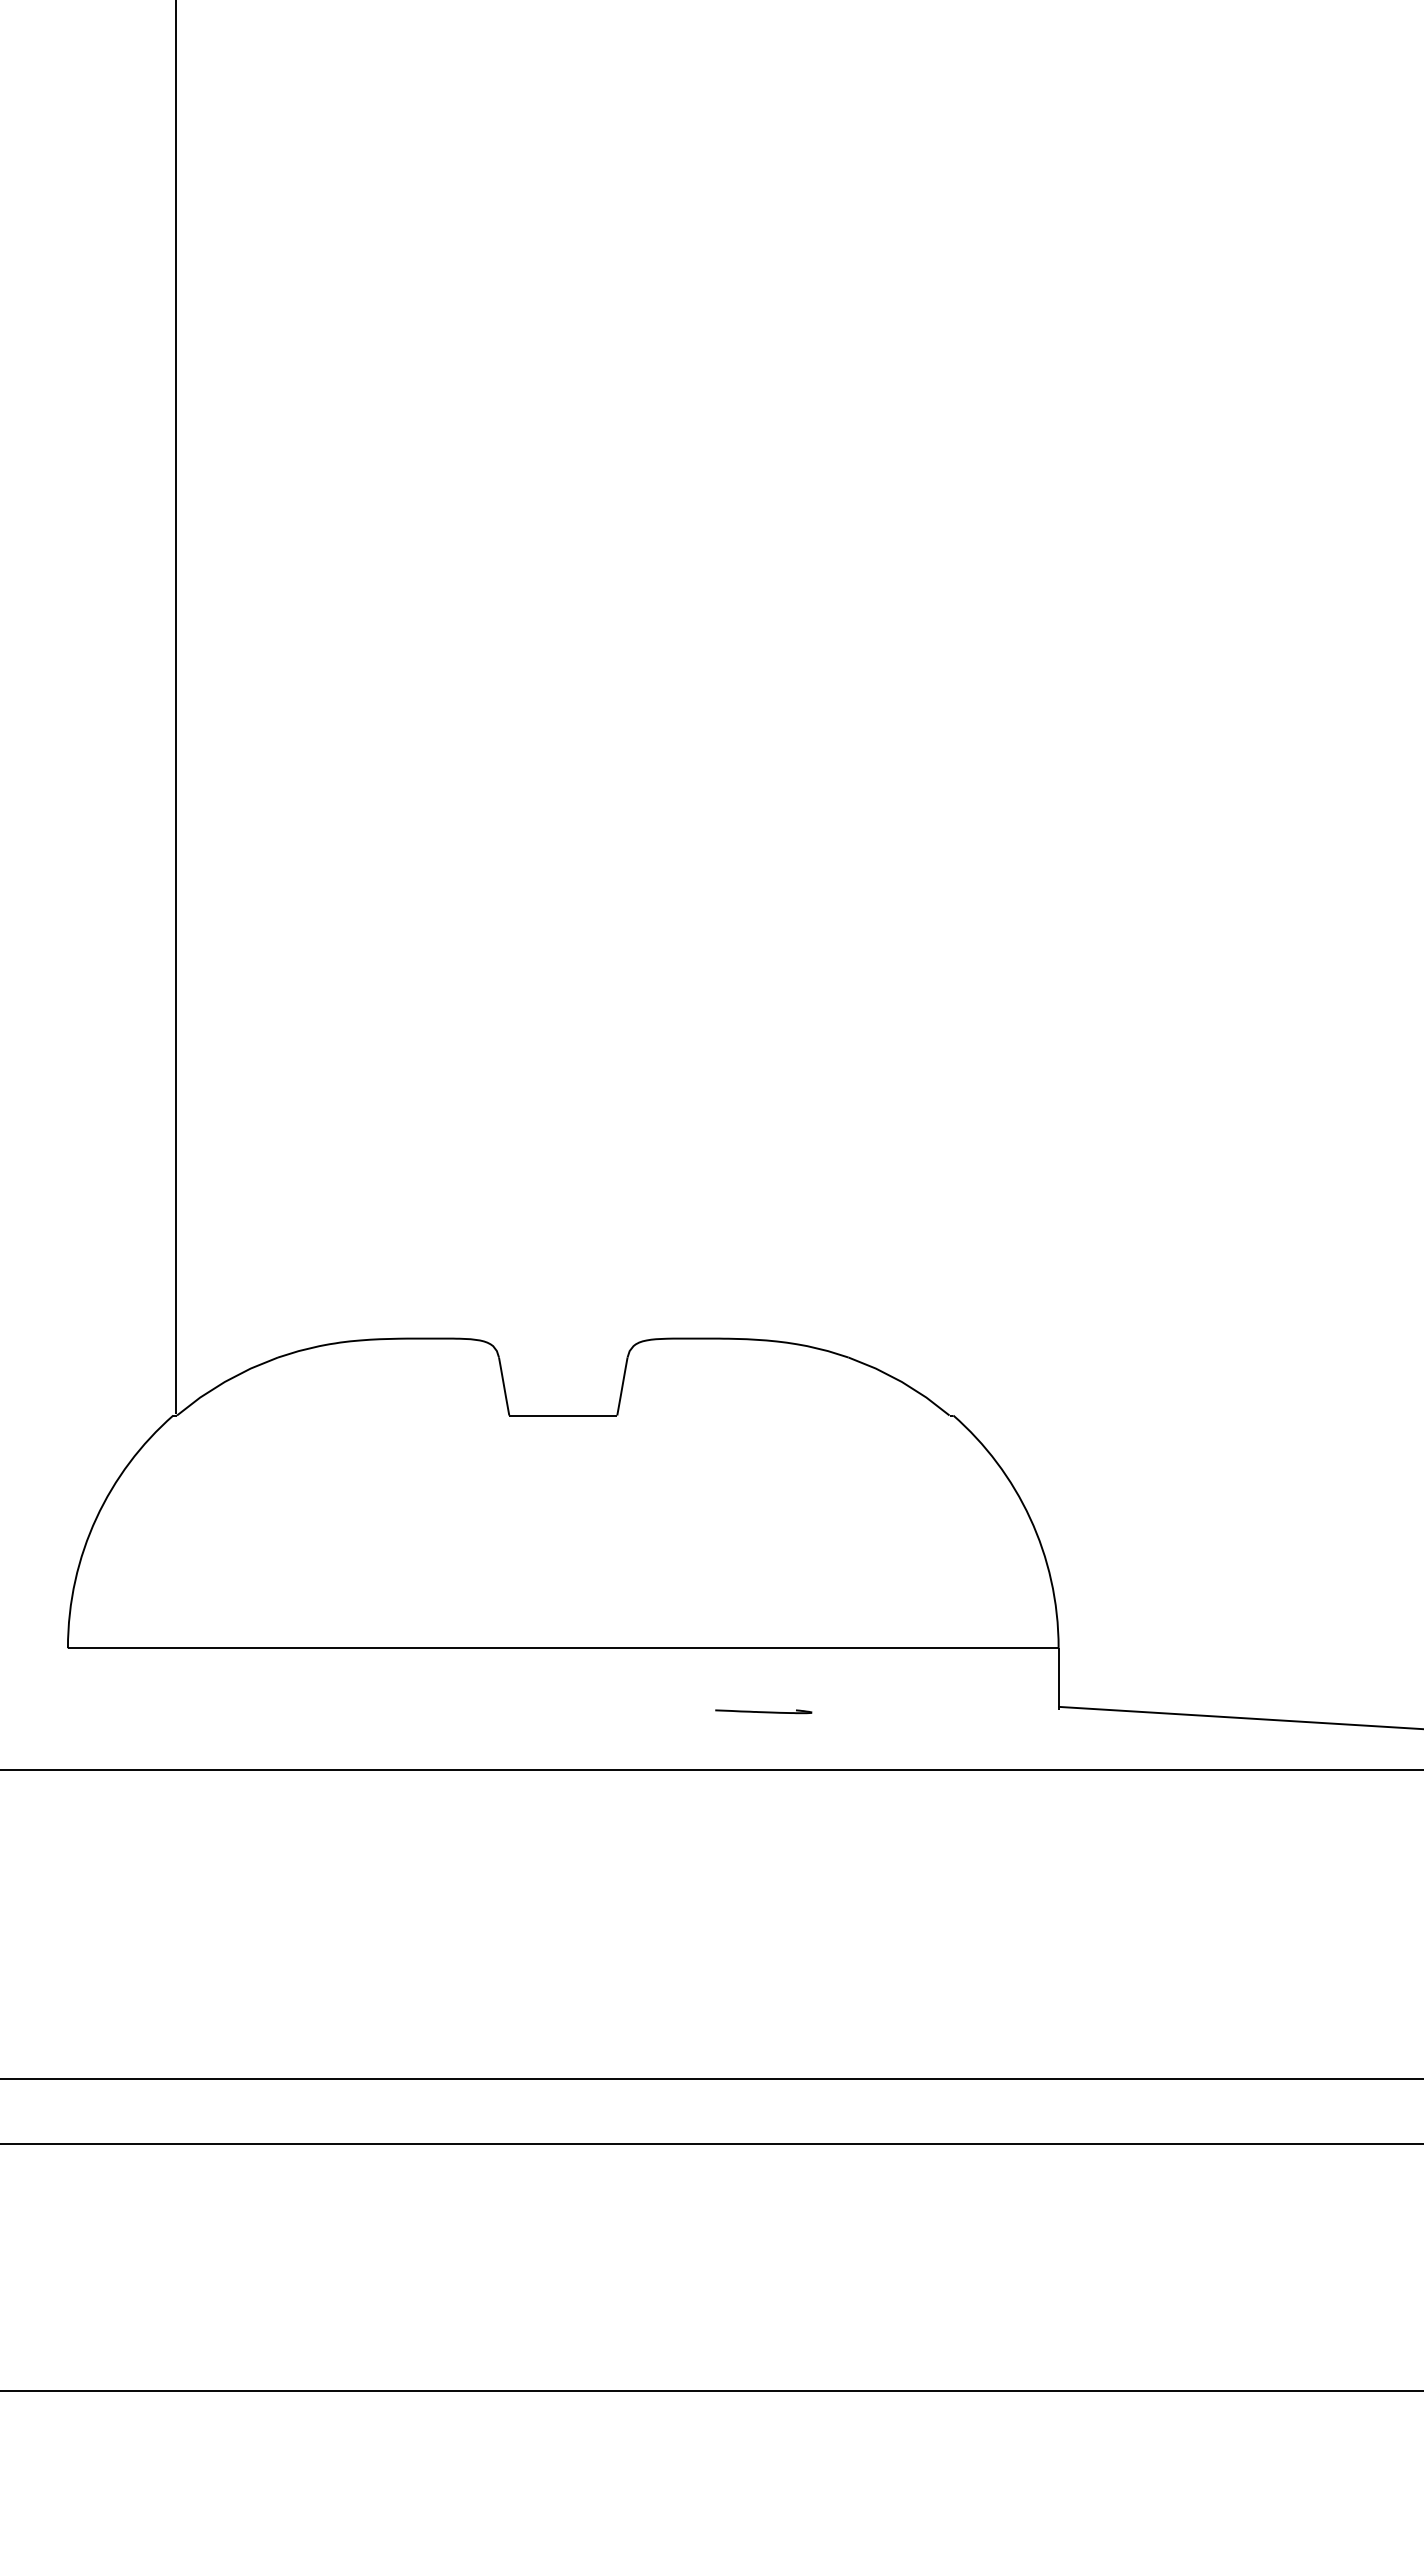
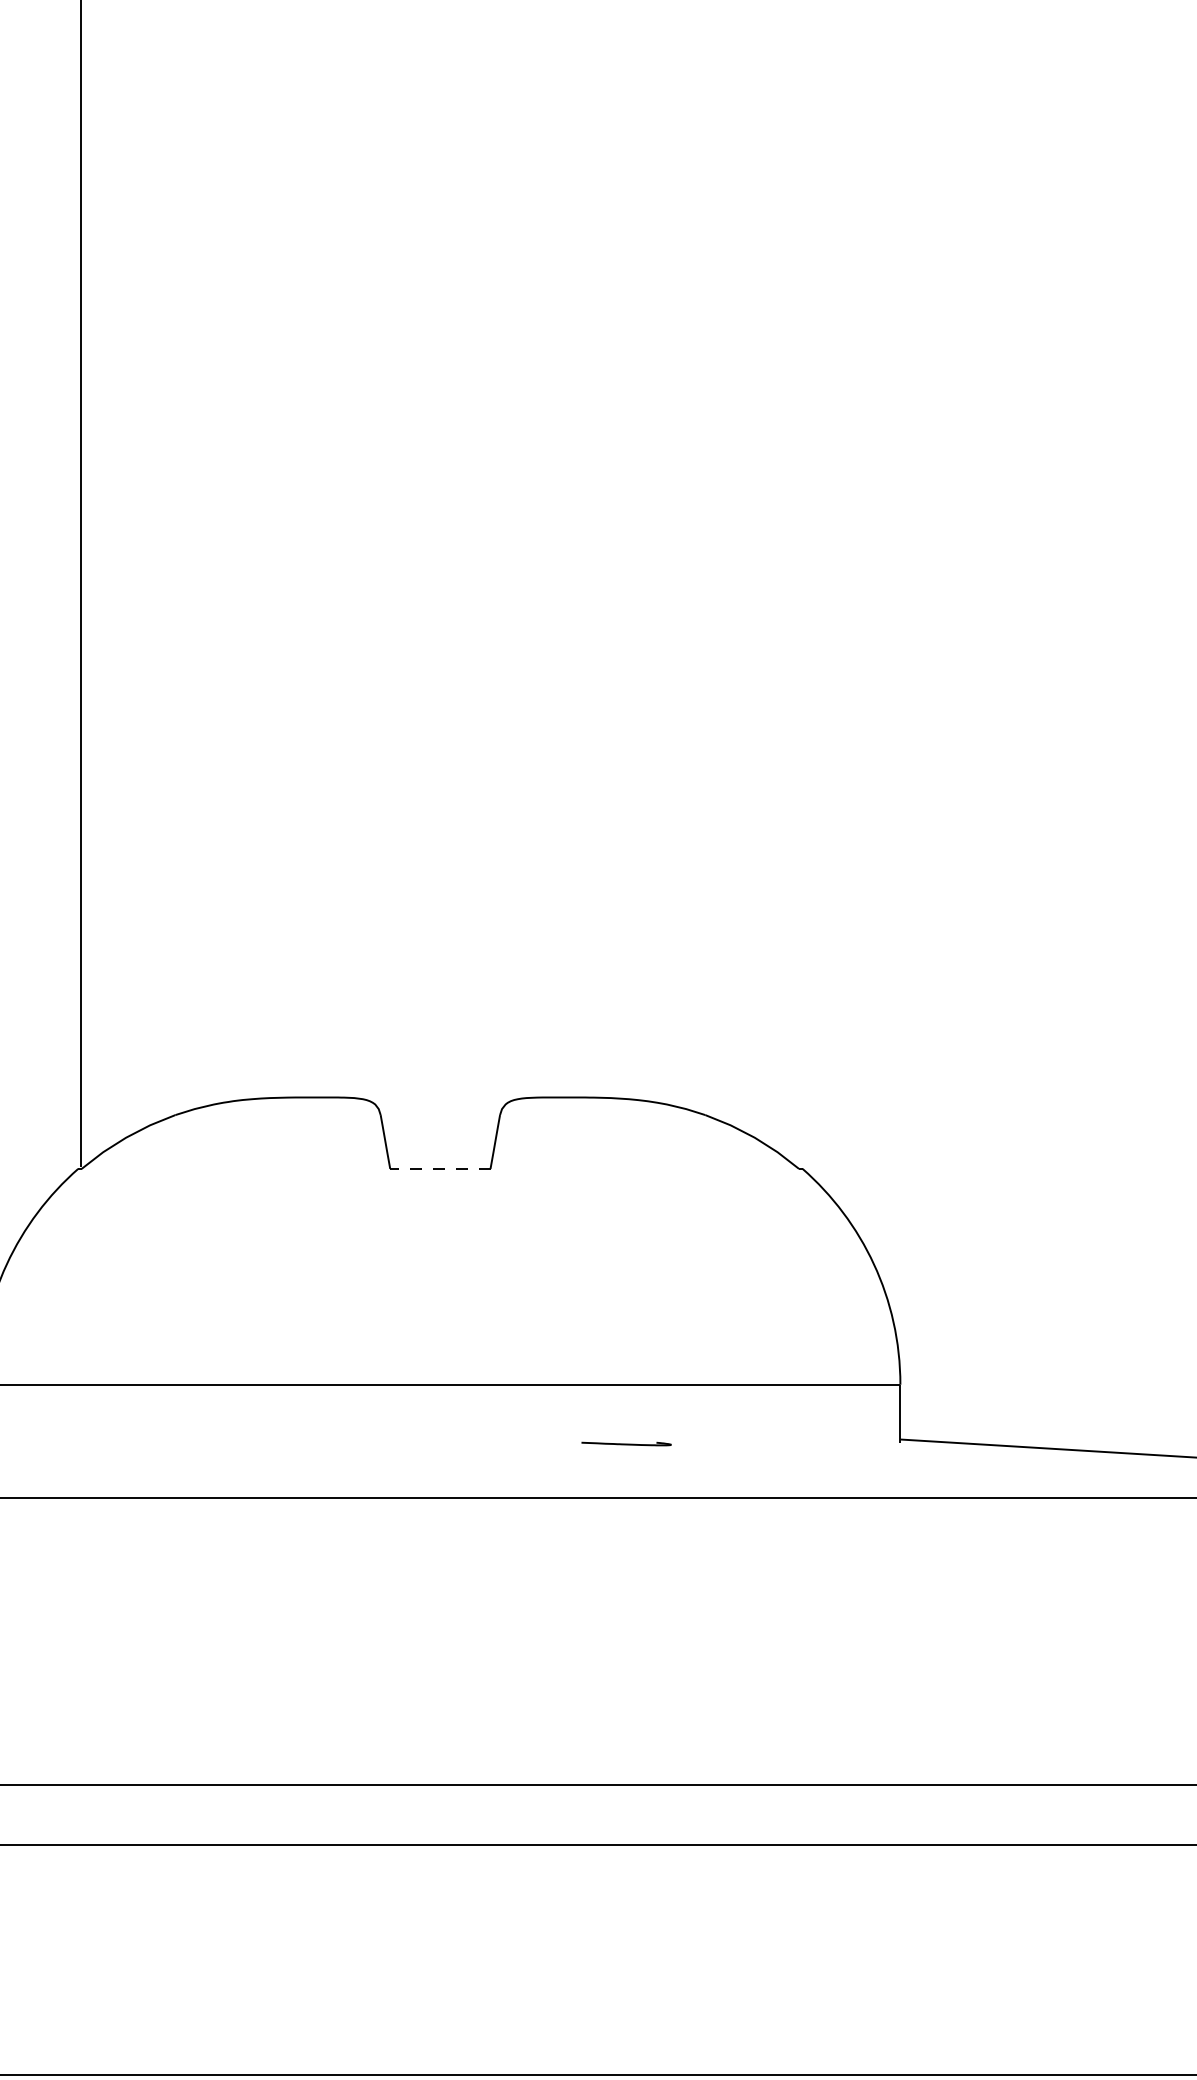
line: (563, 1415) -> (440, 1168), solid -> dashed

